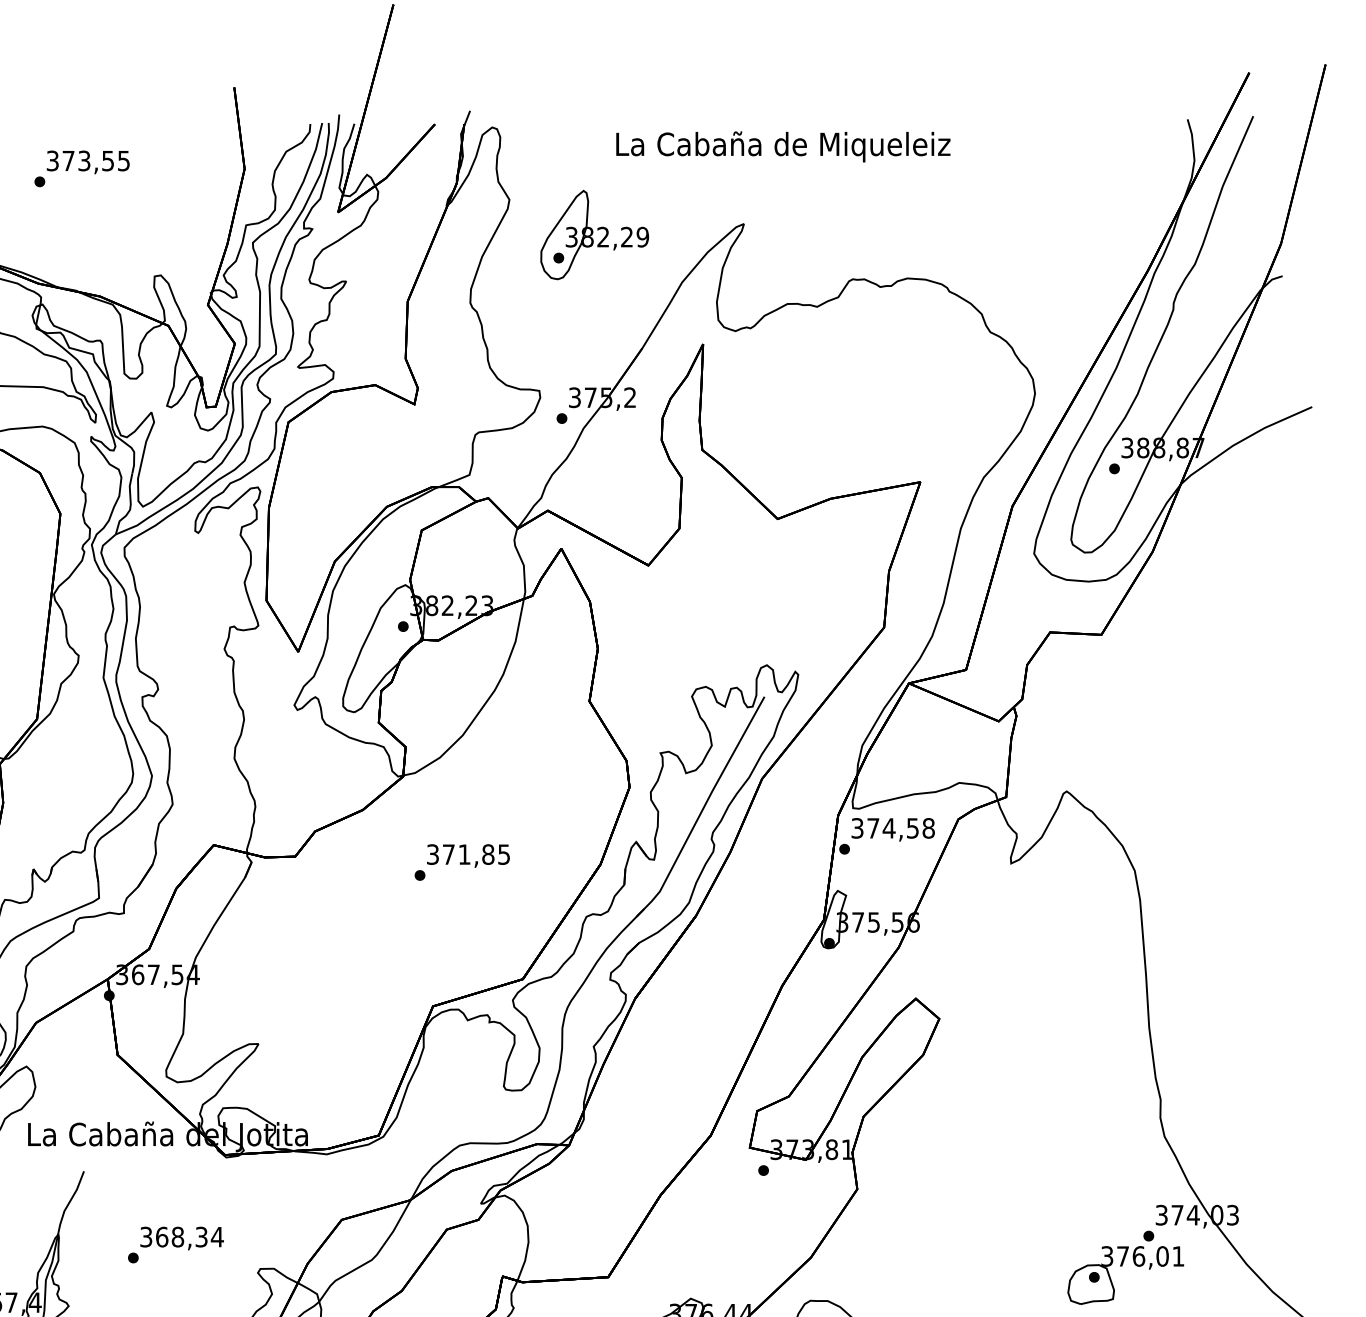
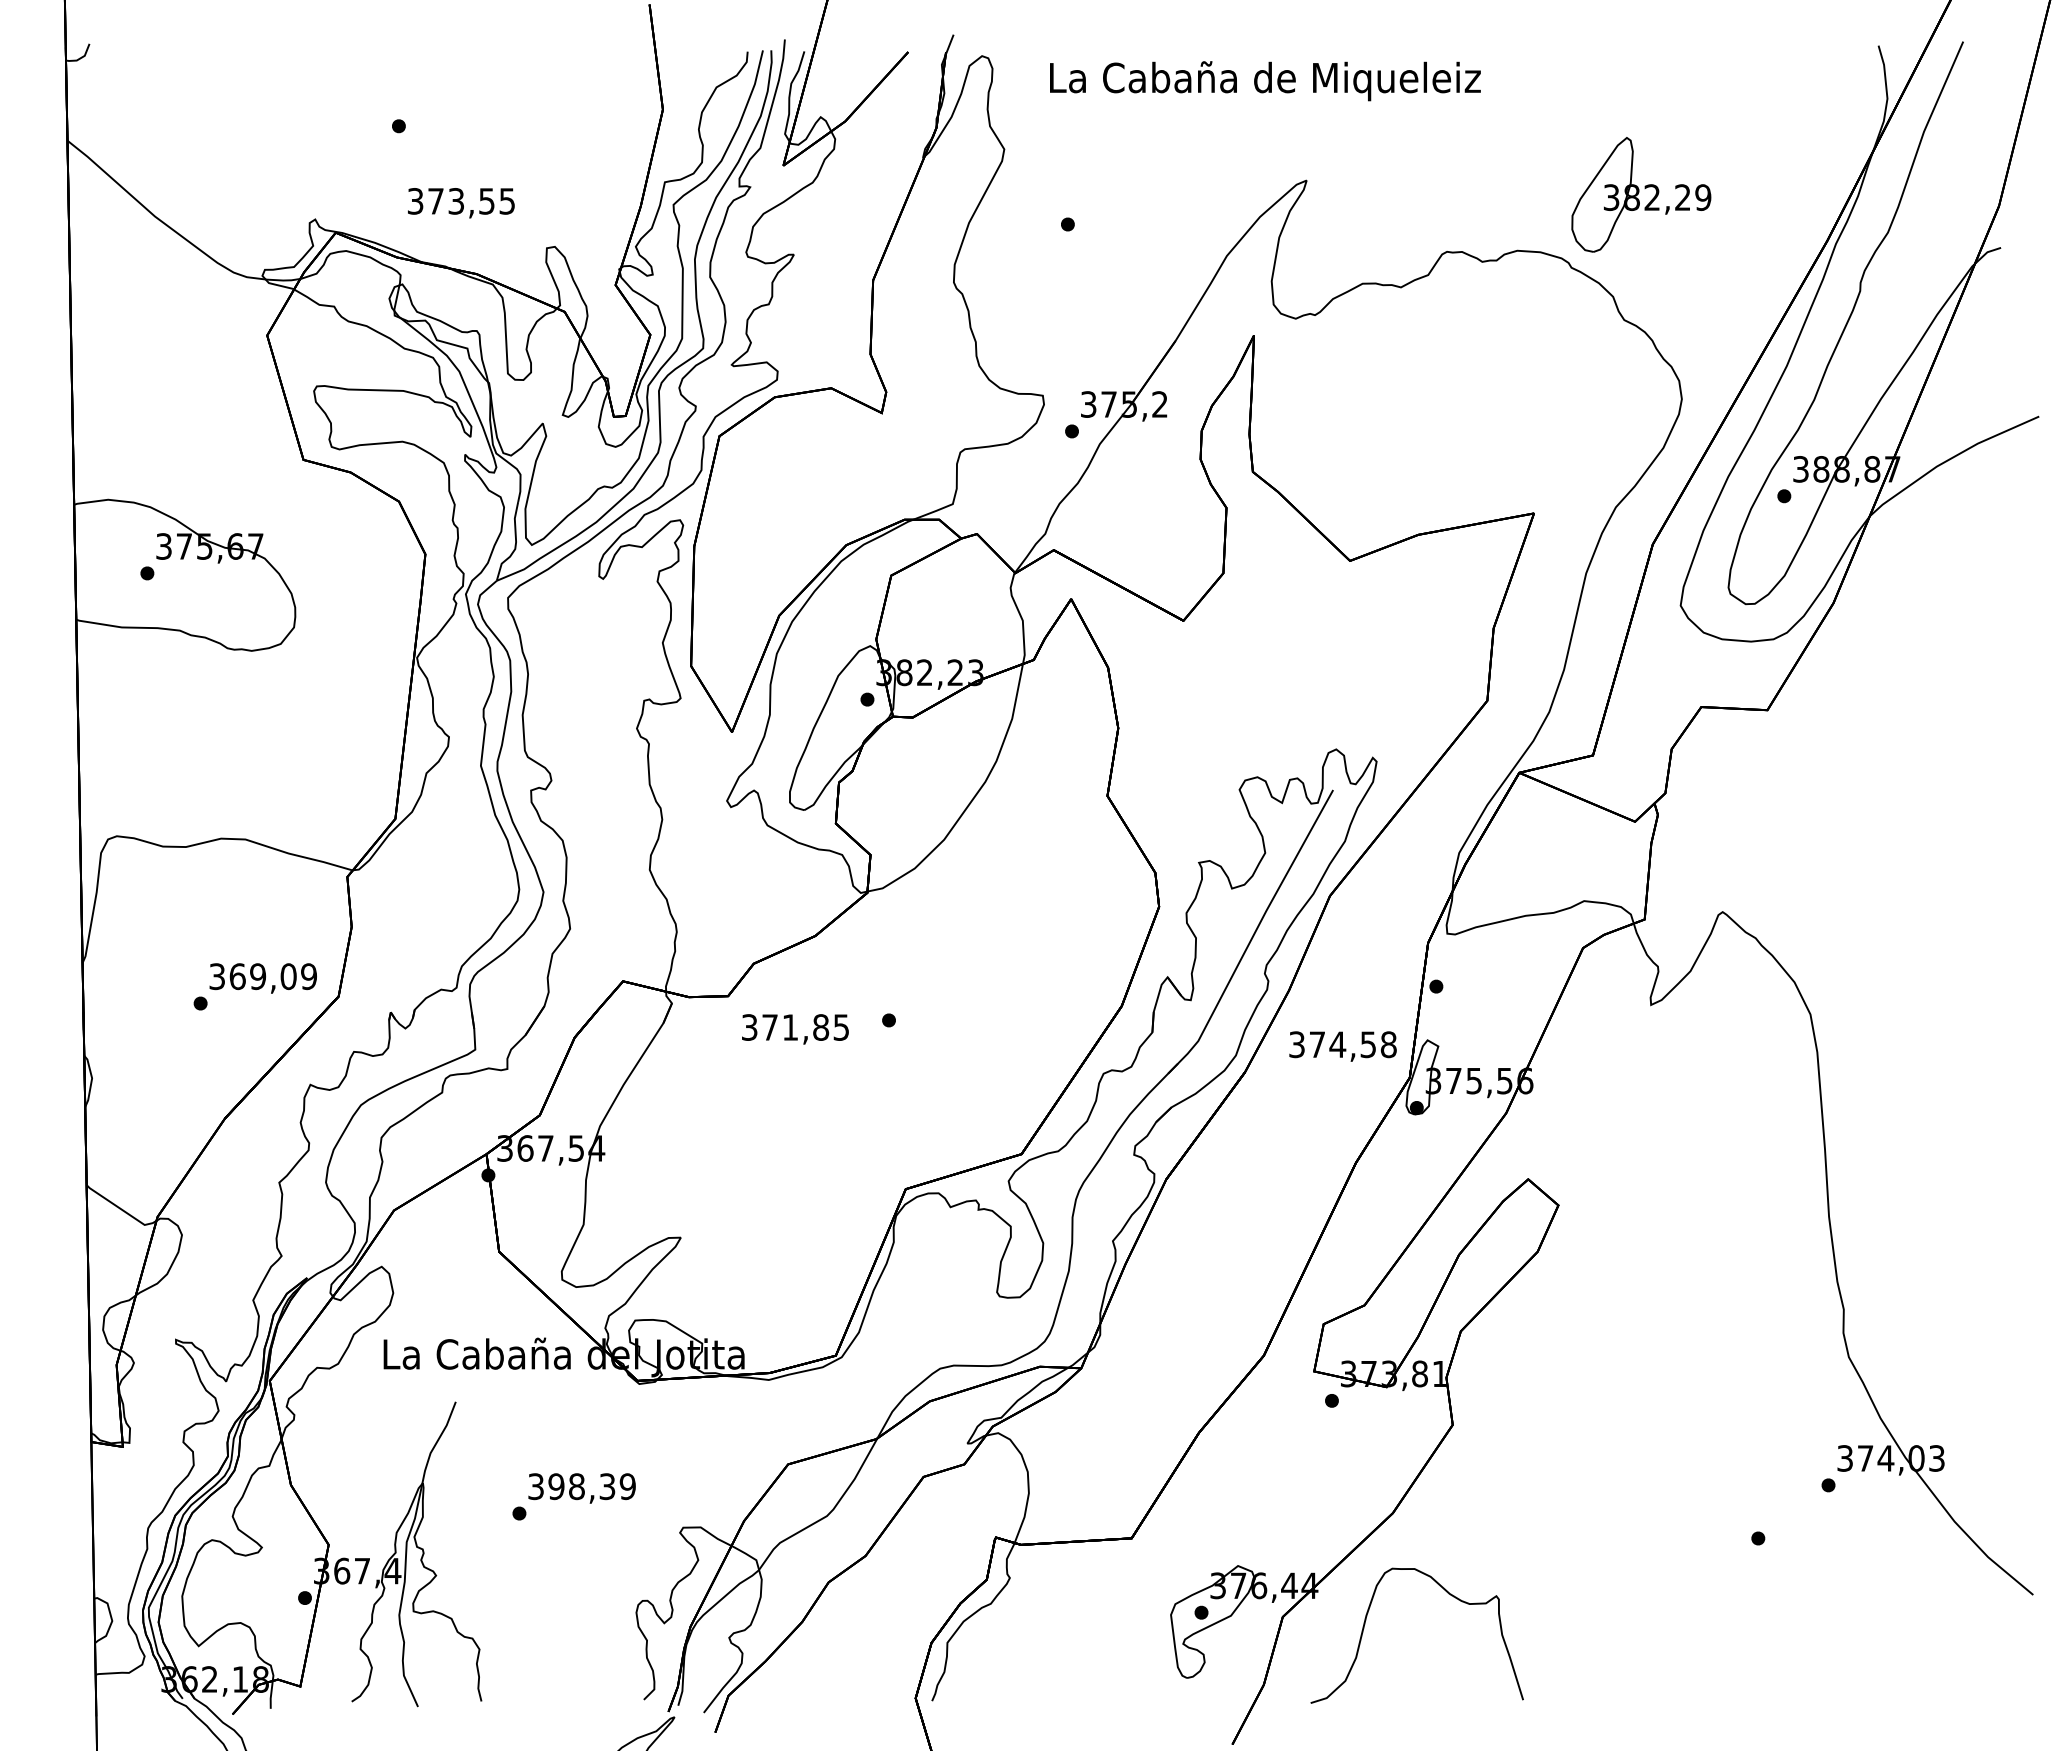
text: (783, 147) -> (1265, 81), moved
text: (88, 162) -> (461, 203), moved
part: (594, 234) -> (1641, 194), moved
text: (892, 829) -> (1342, 1046), moved
text: (468, 856) -> (795, 1029), moved
text: (190, 1237) -> (592, 1486), 368,34 -> 398,39
part: (1122, 1266) -> (1794, 1524), removed

